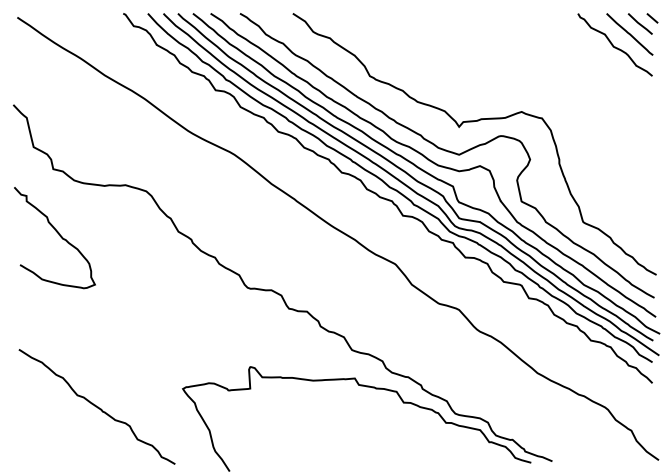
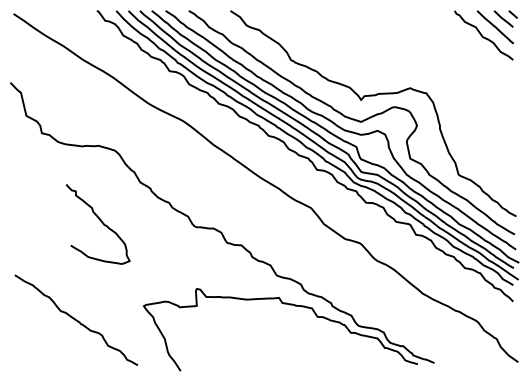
curve: (57, 234) -> (100, 221), moved

